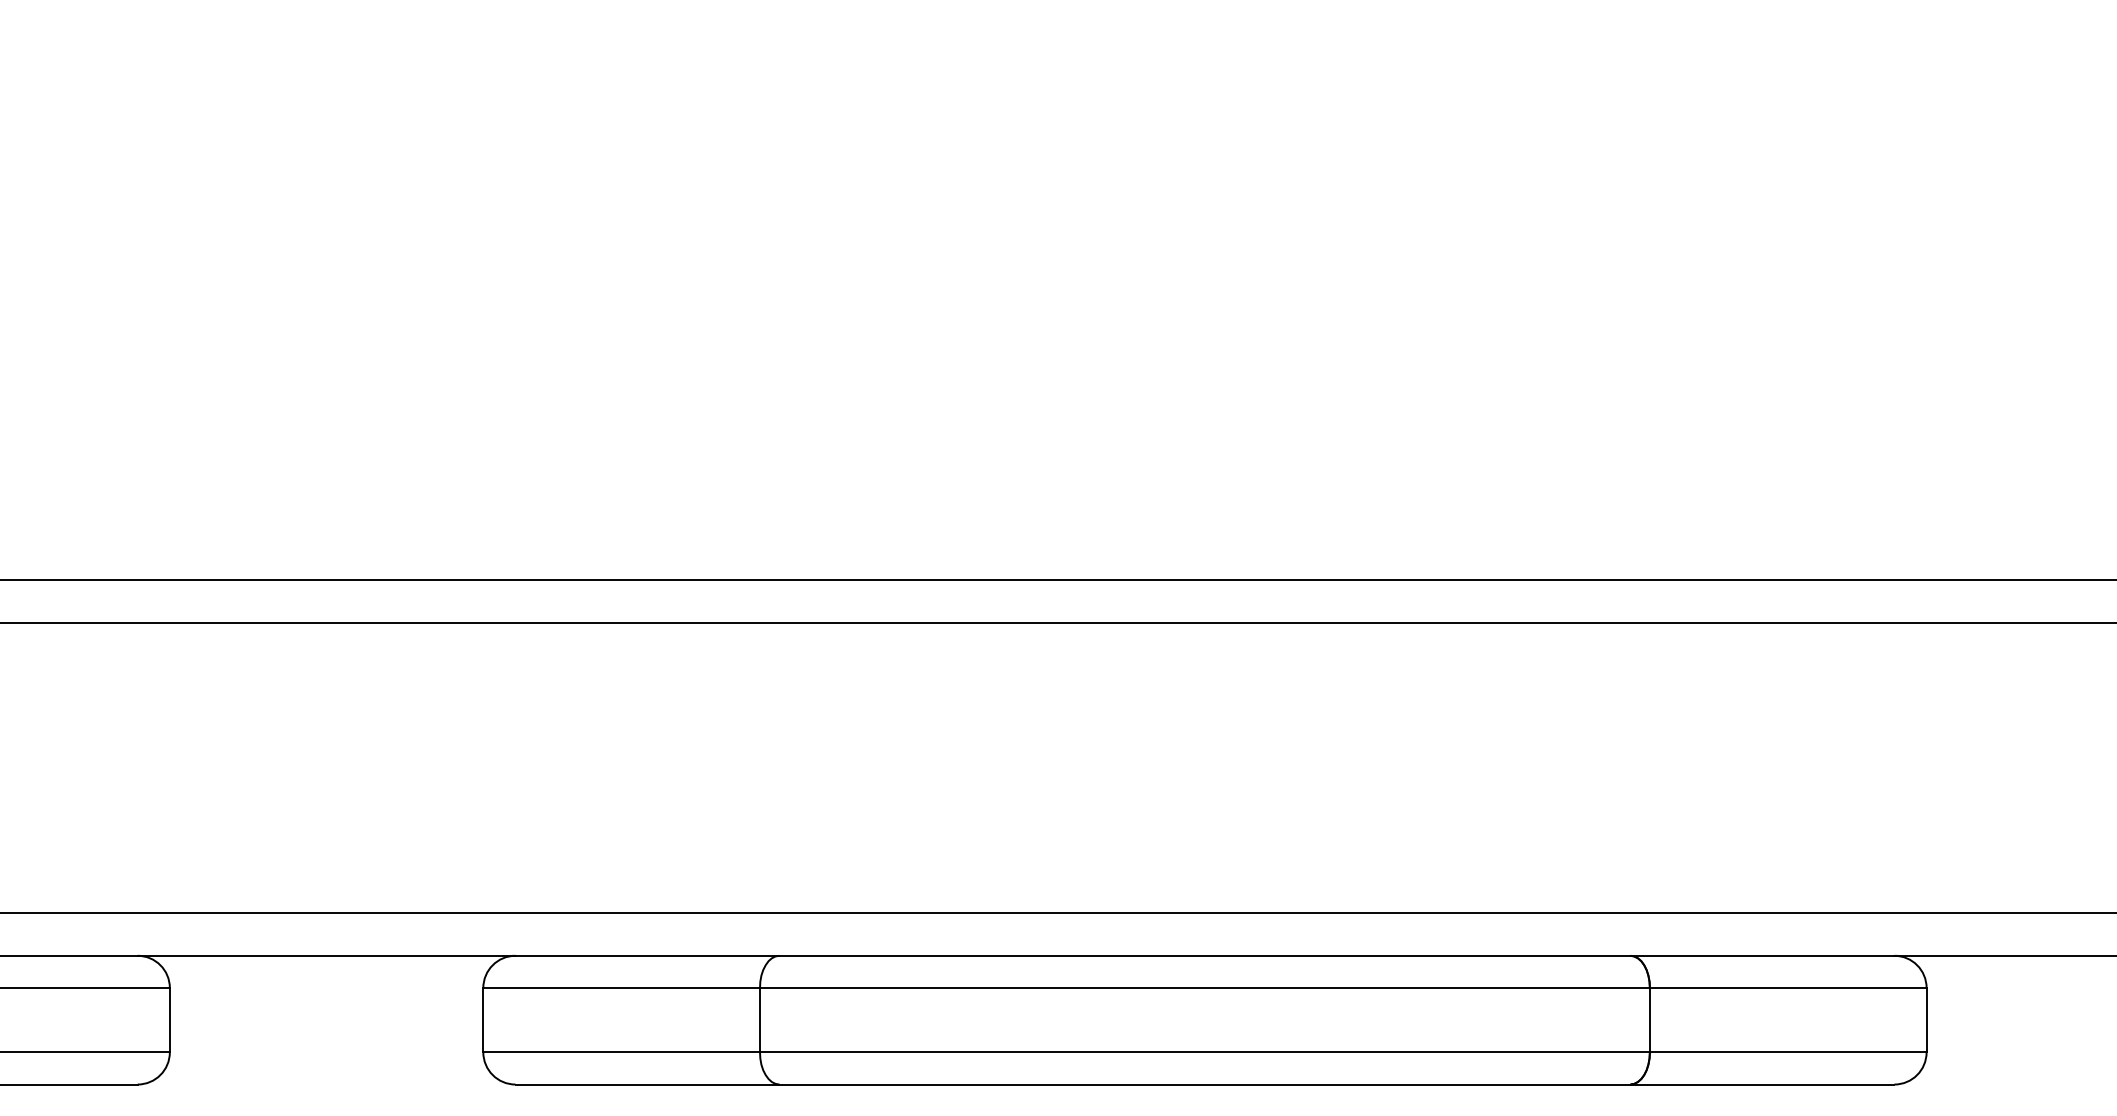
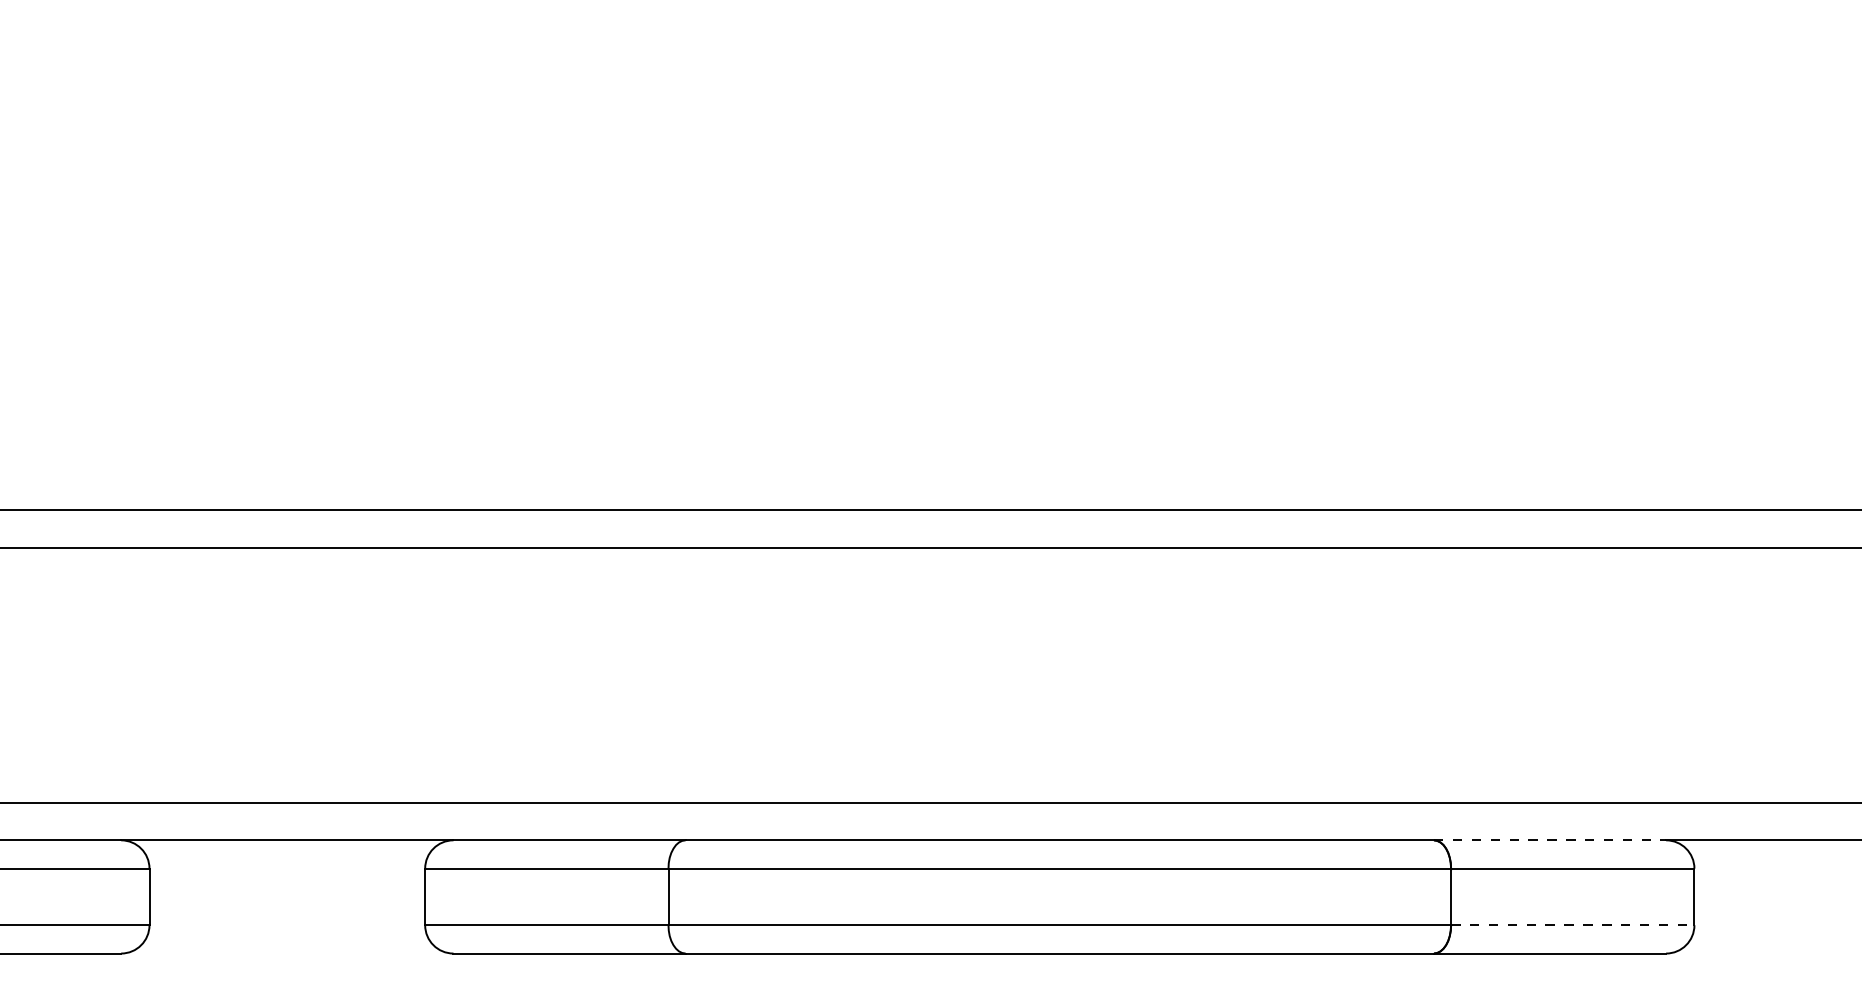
line: (1762, 955) -> (1550, 840), solid -> dashed
line: (1787, 1052) -> (1572, 925), solid -> dashed

